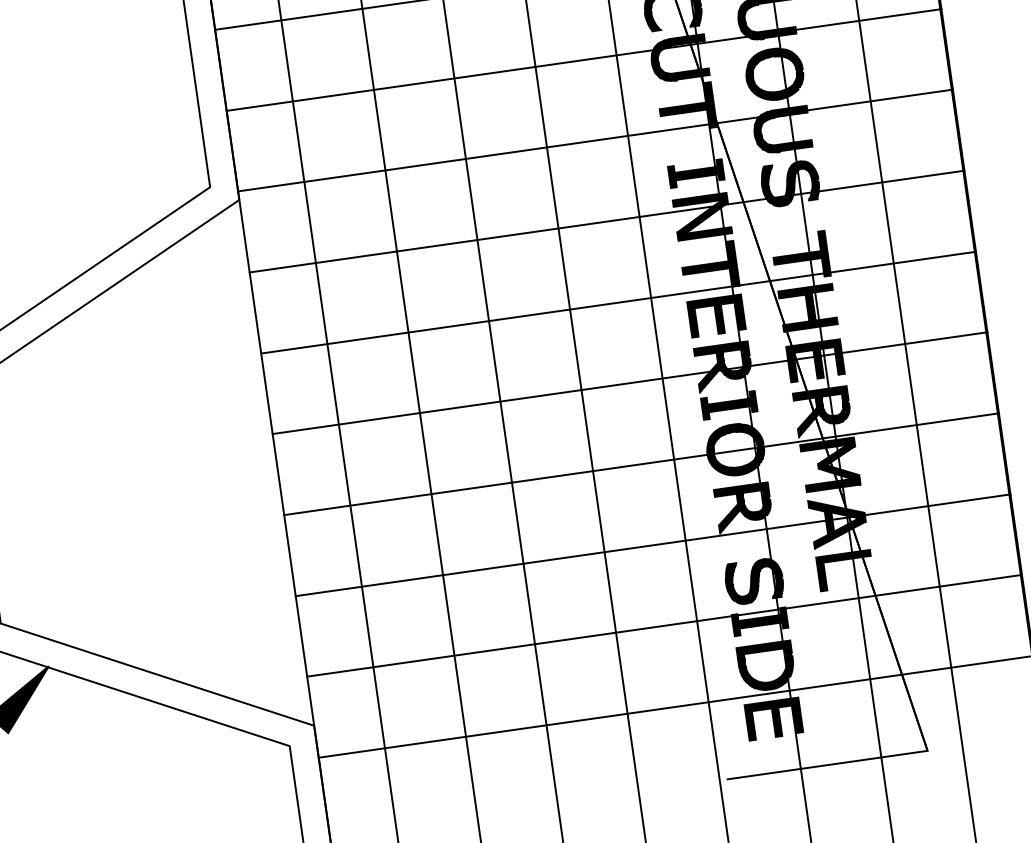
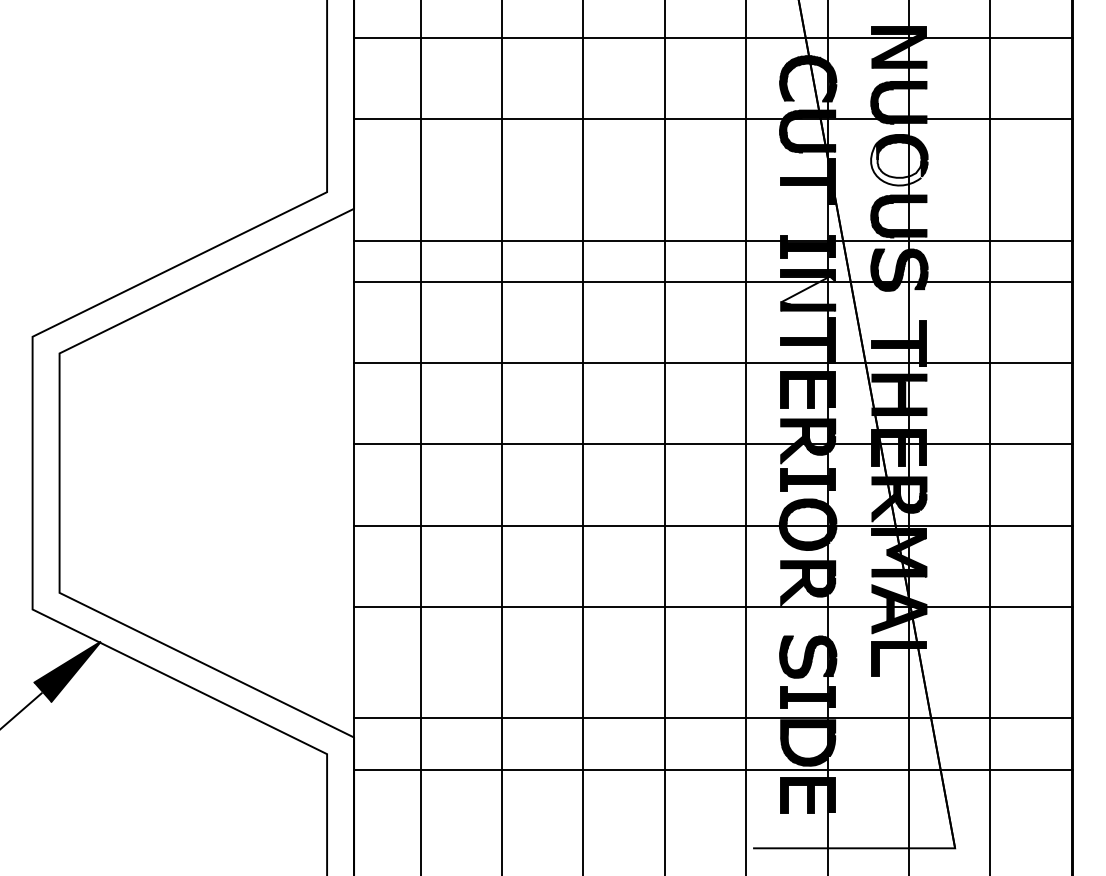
fill: (772, 79) -> (896, 164), removed
line: (595, 140) -> (713, 241), moved
fill: (702, 216) -> (808, 290), removed
line: (664, 626) -> (713, 718), moved

